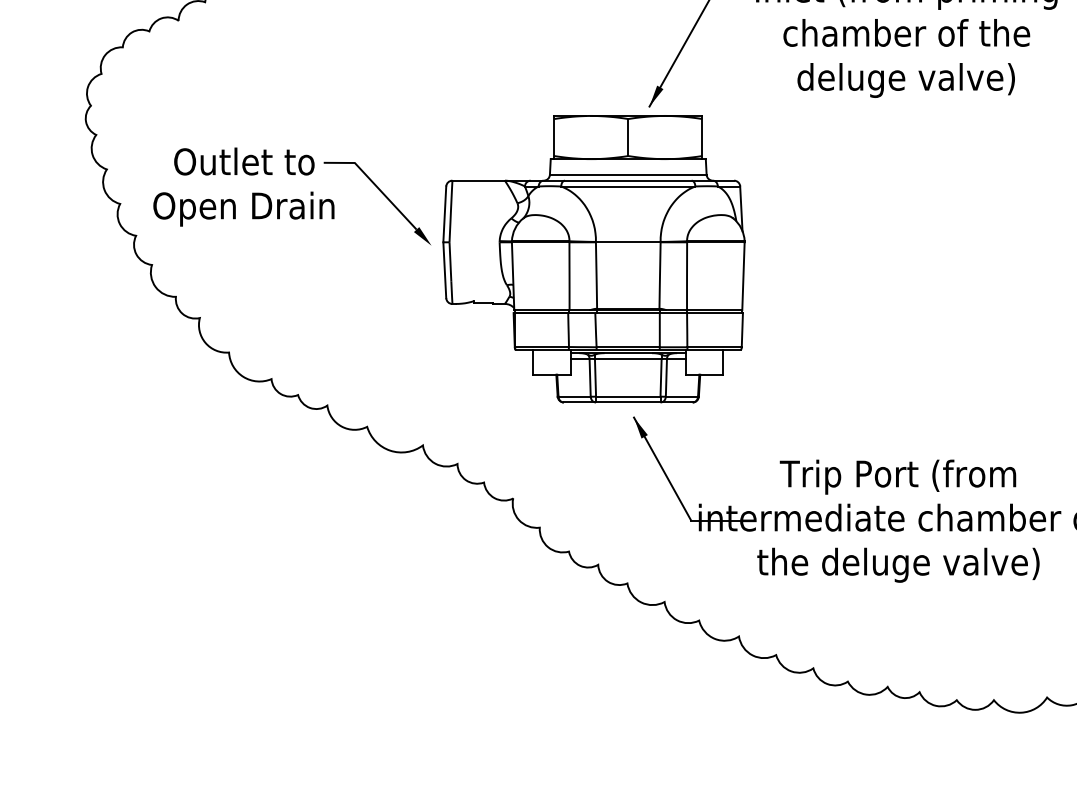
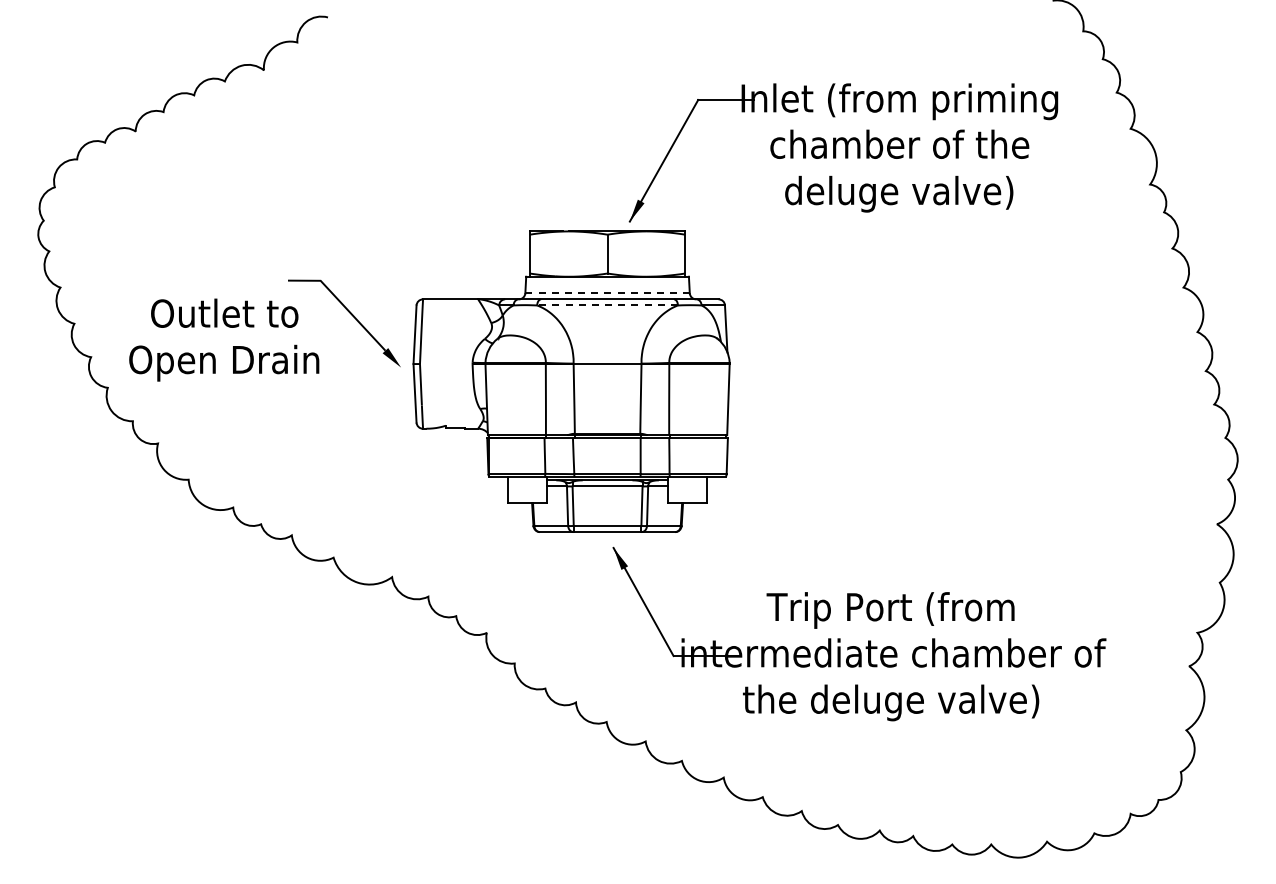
line: (629, 175) -> (608, 293), solid -> dashed
text: (244, 186) -> (224, 339), moved
line: (628, 186) -> (607, 305), solid -> dashed

